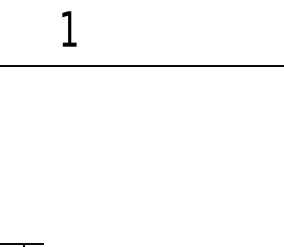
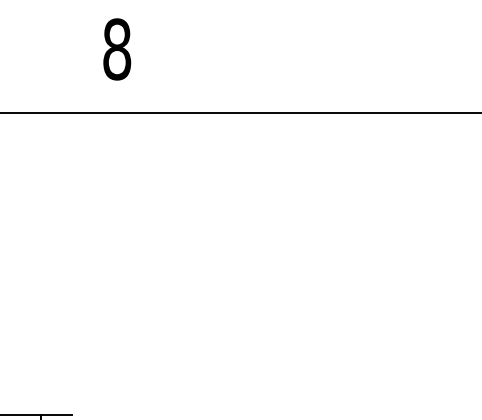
text: (69, 28) -> (117, 48), 1 -> 8

